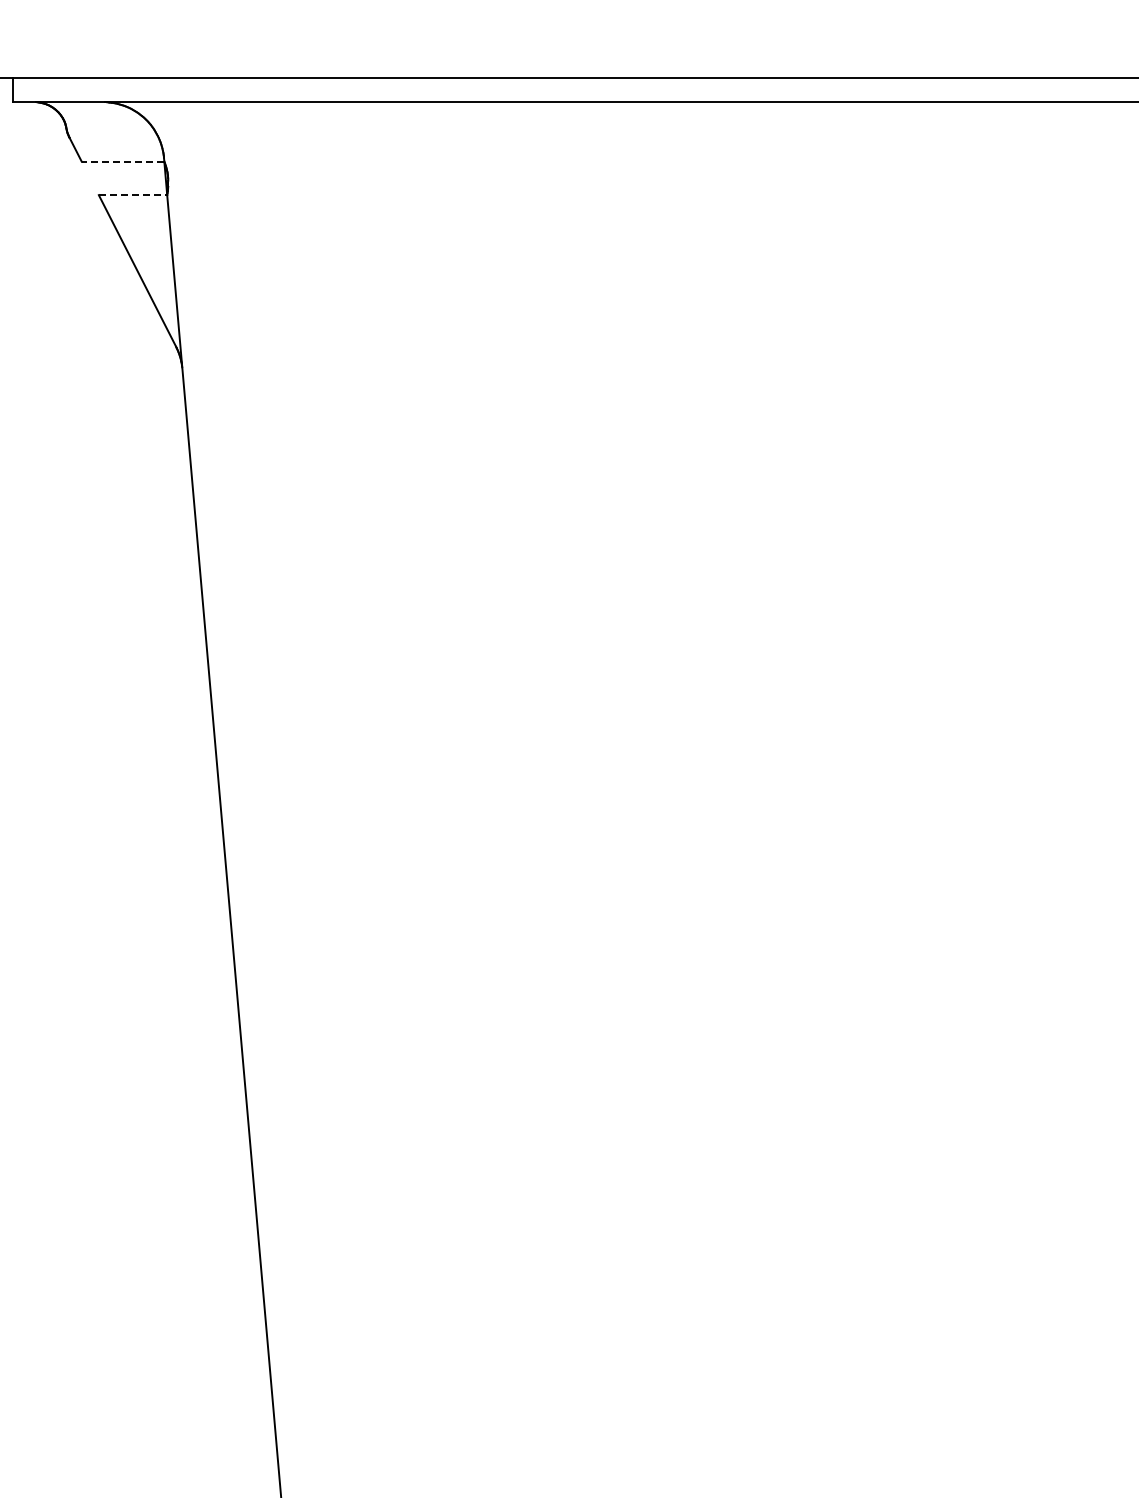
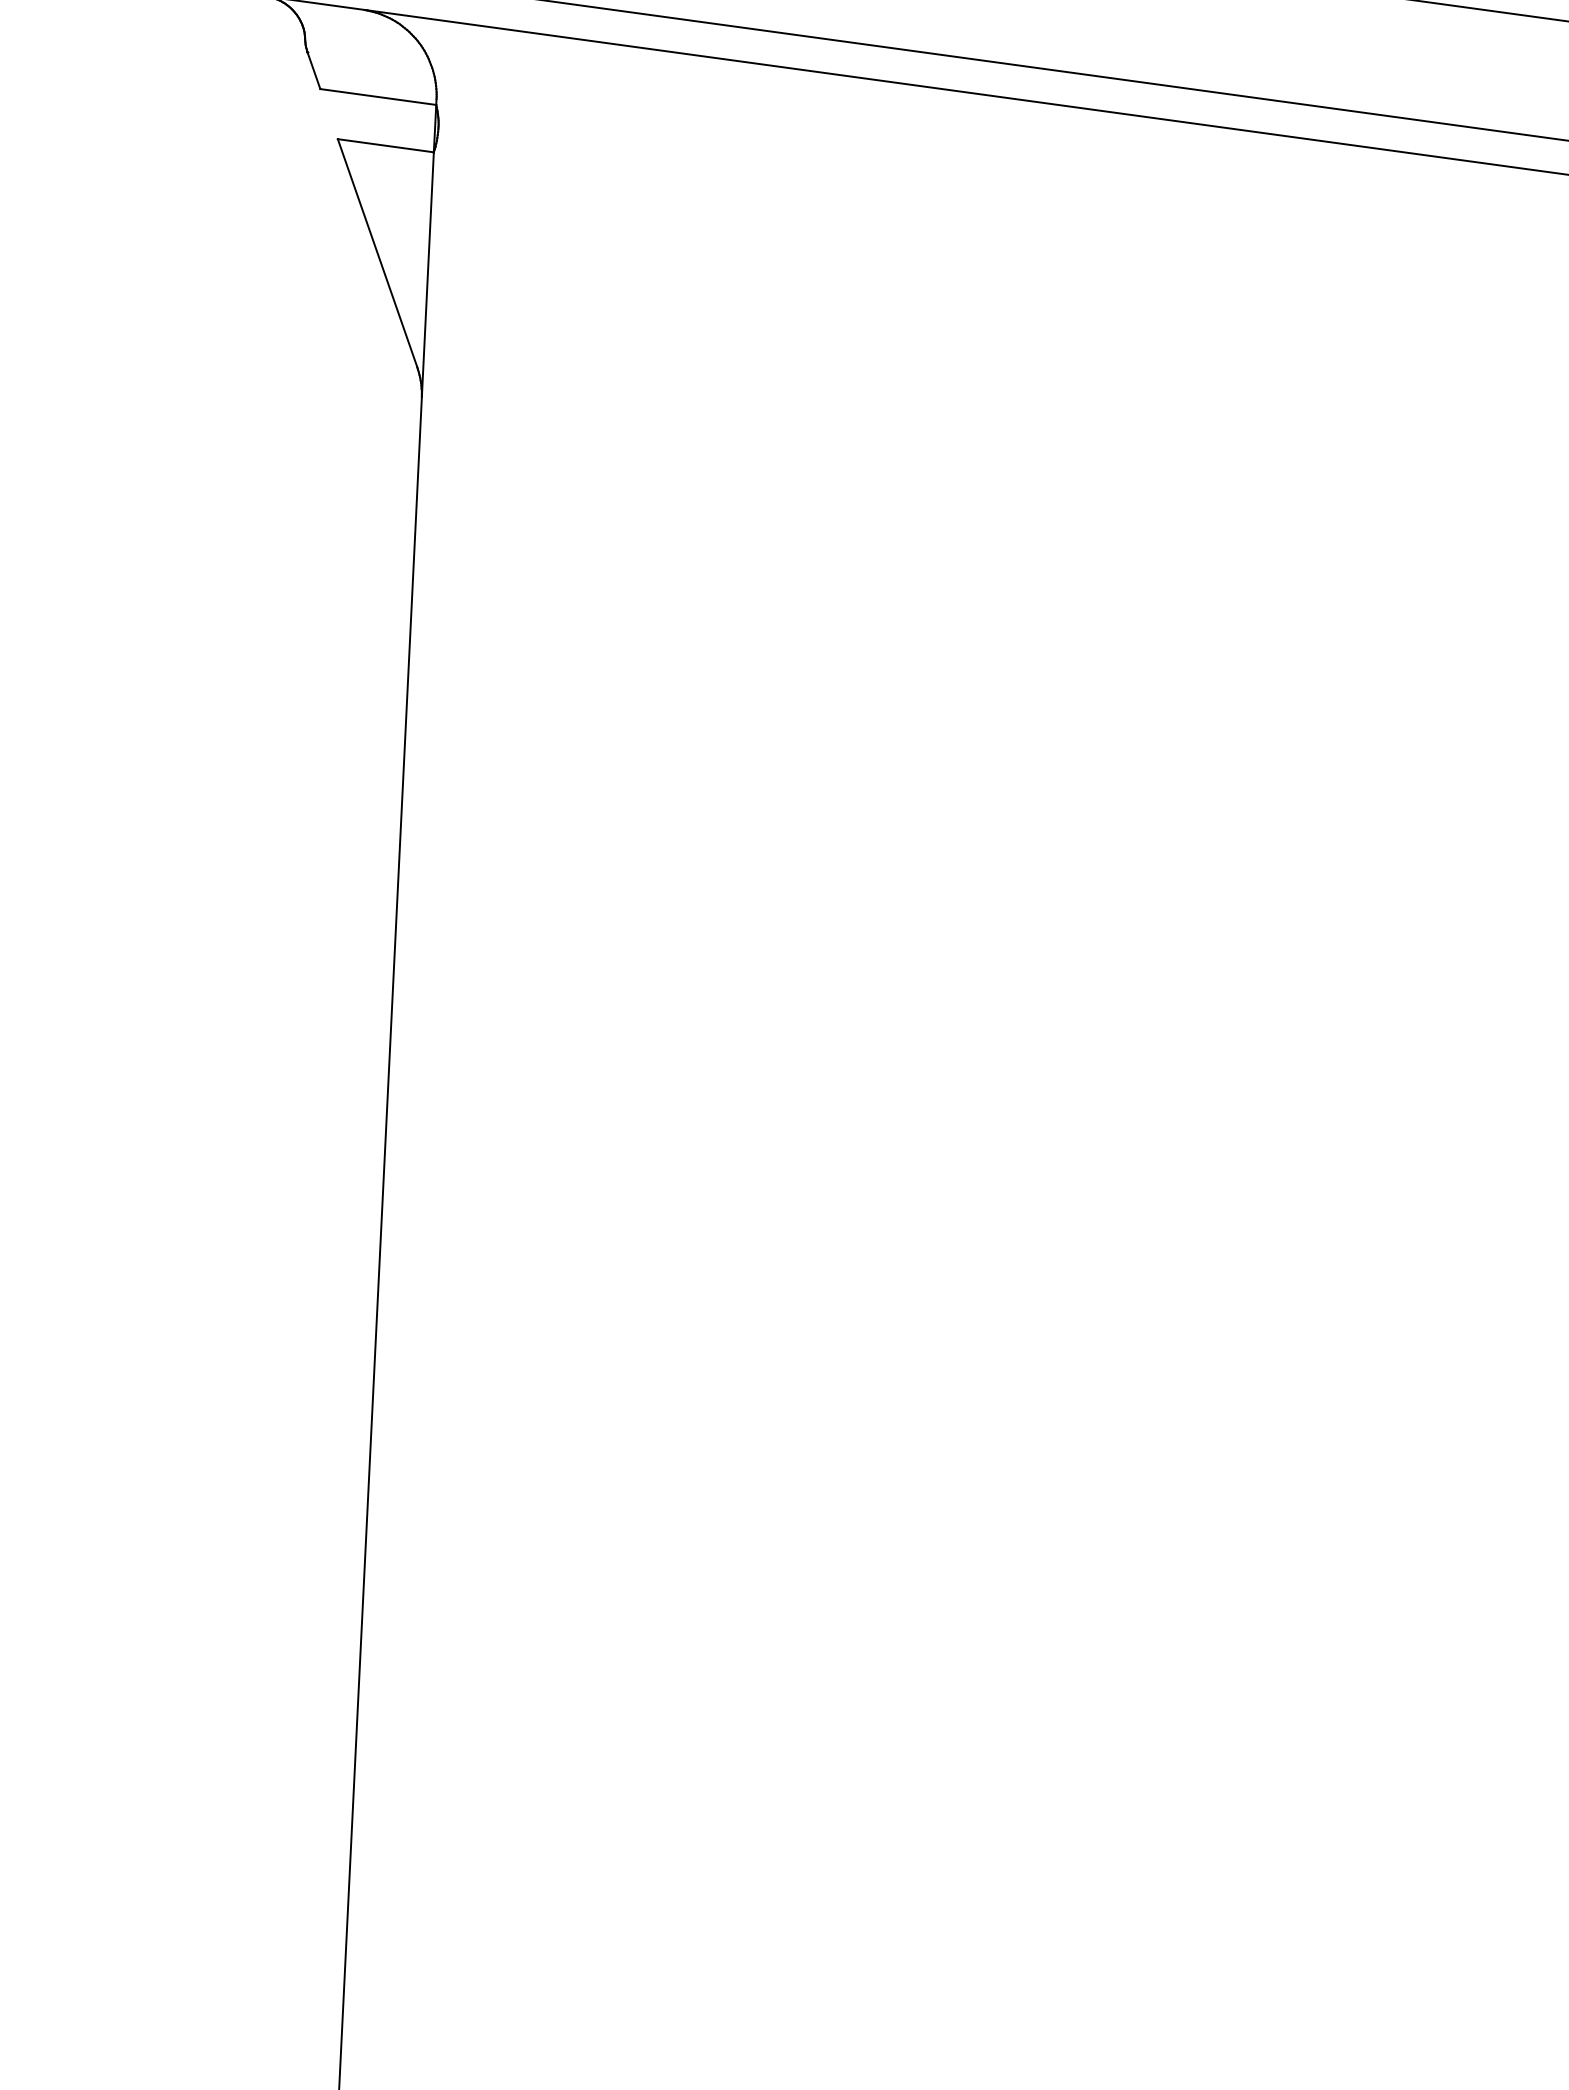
line: (122, 161) -> (377, 96), dashed -> solid
line: (133, 195) -> (386, 146), dashed -> solid

